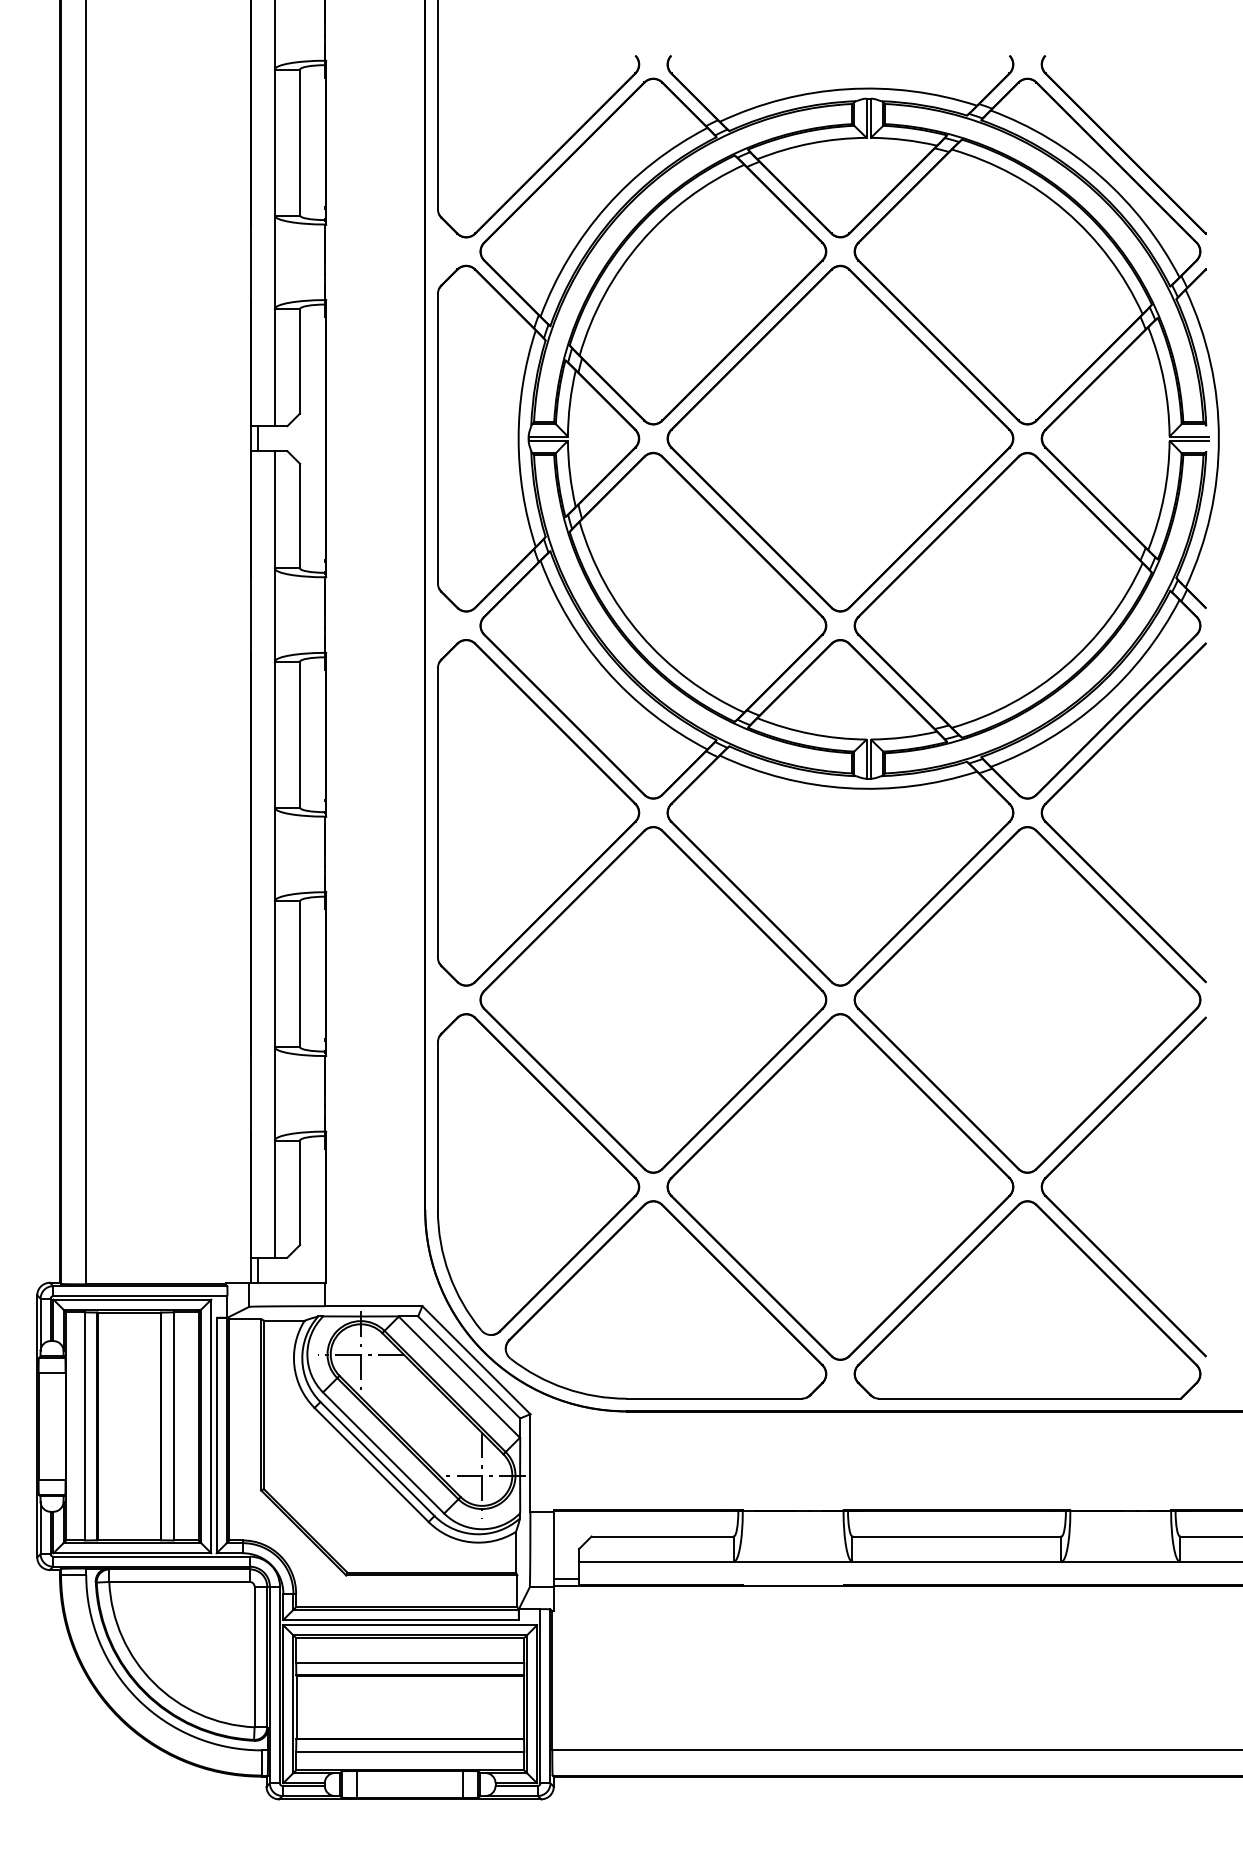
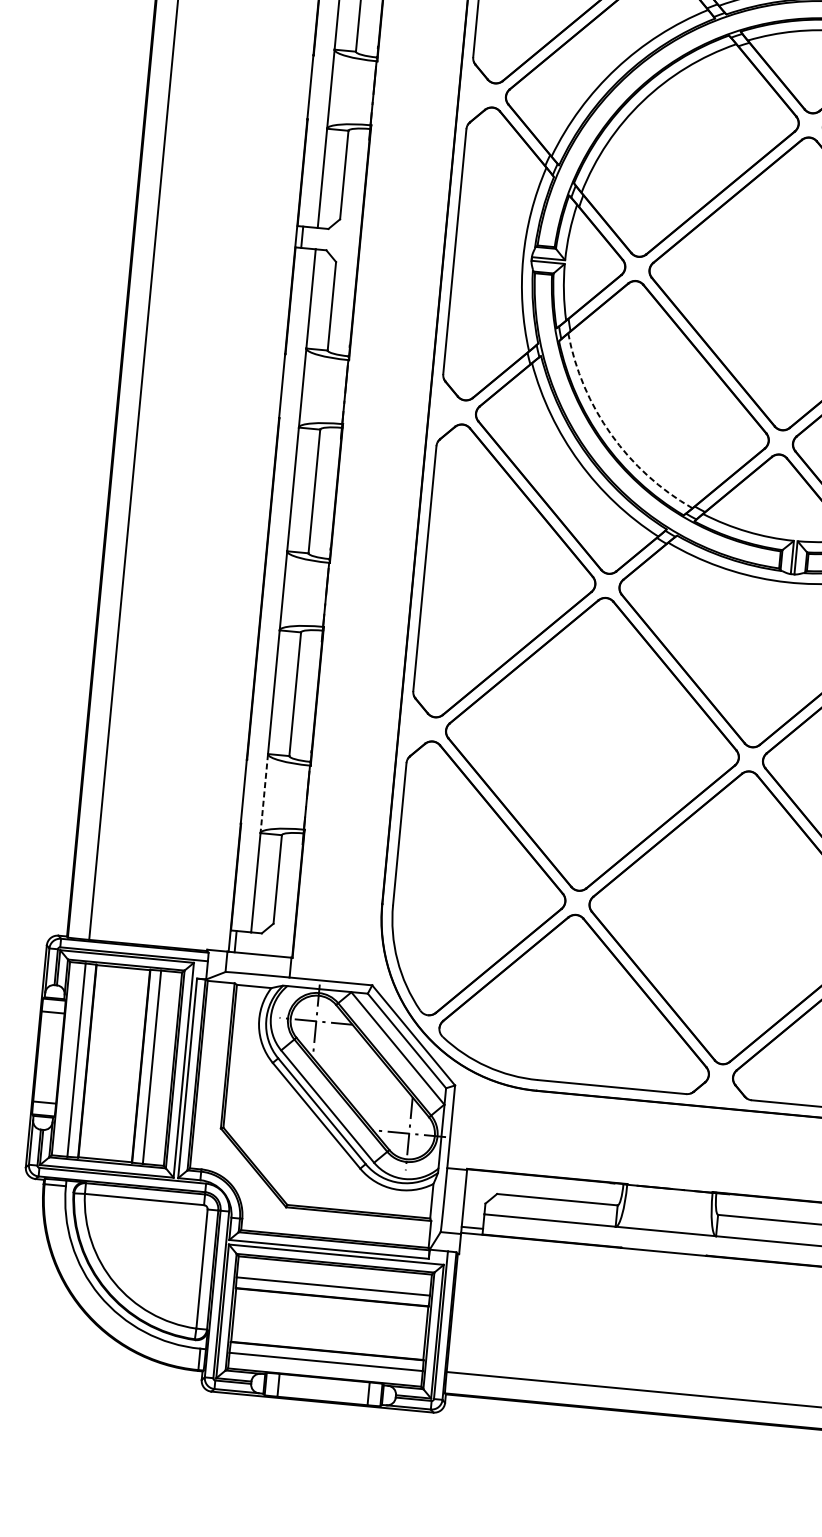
arc: (641, 635) -> (611, 434), solid -> dashed
line: (274, 1093) -> (263, 793), solid -> dashed

